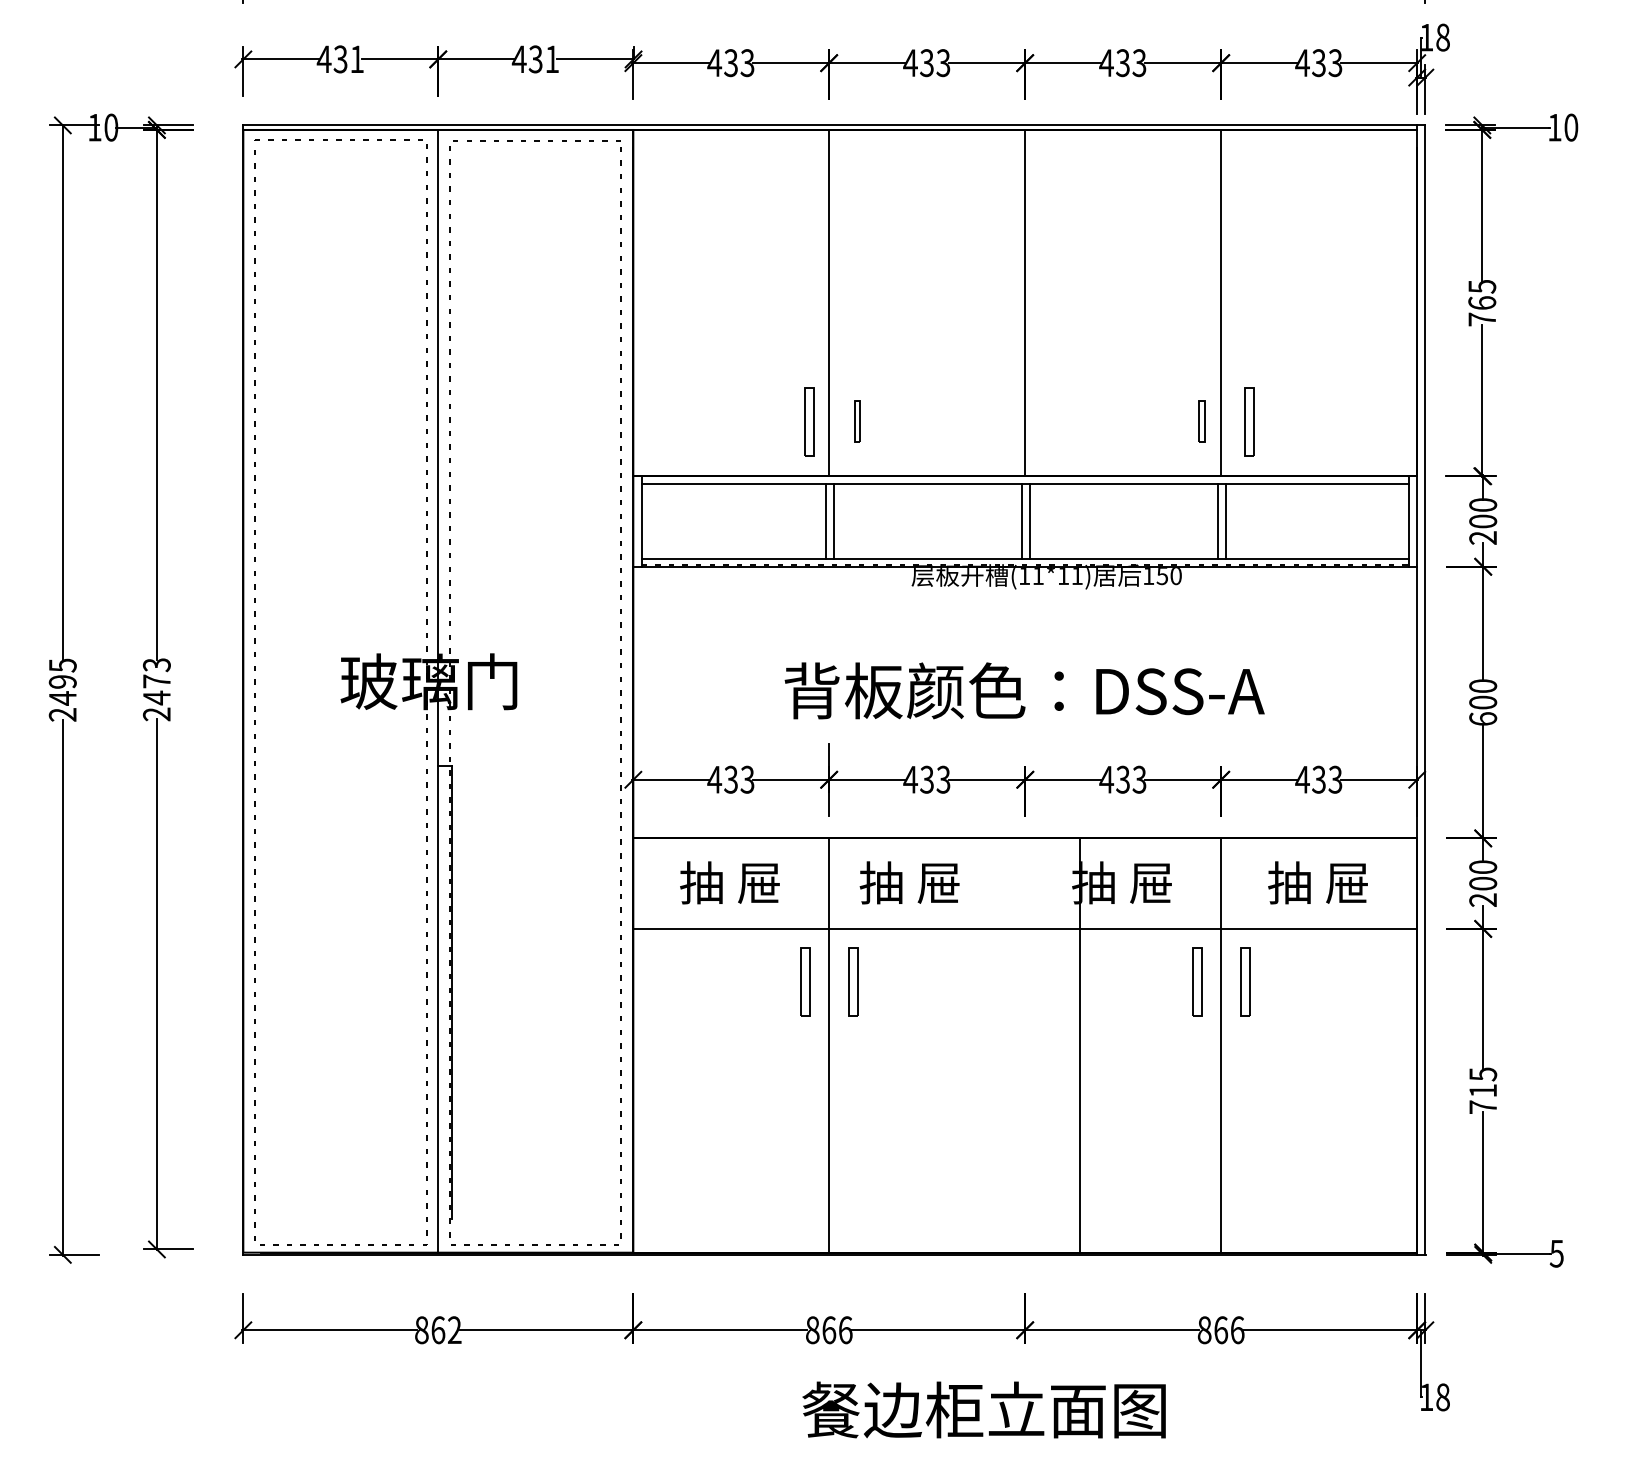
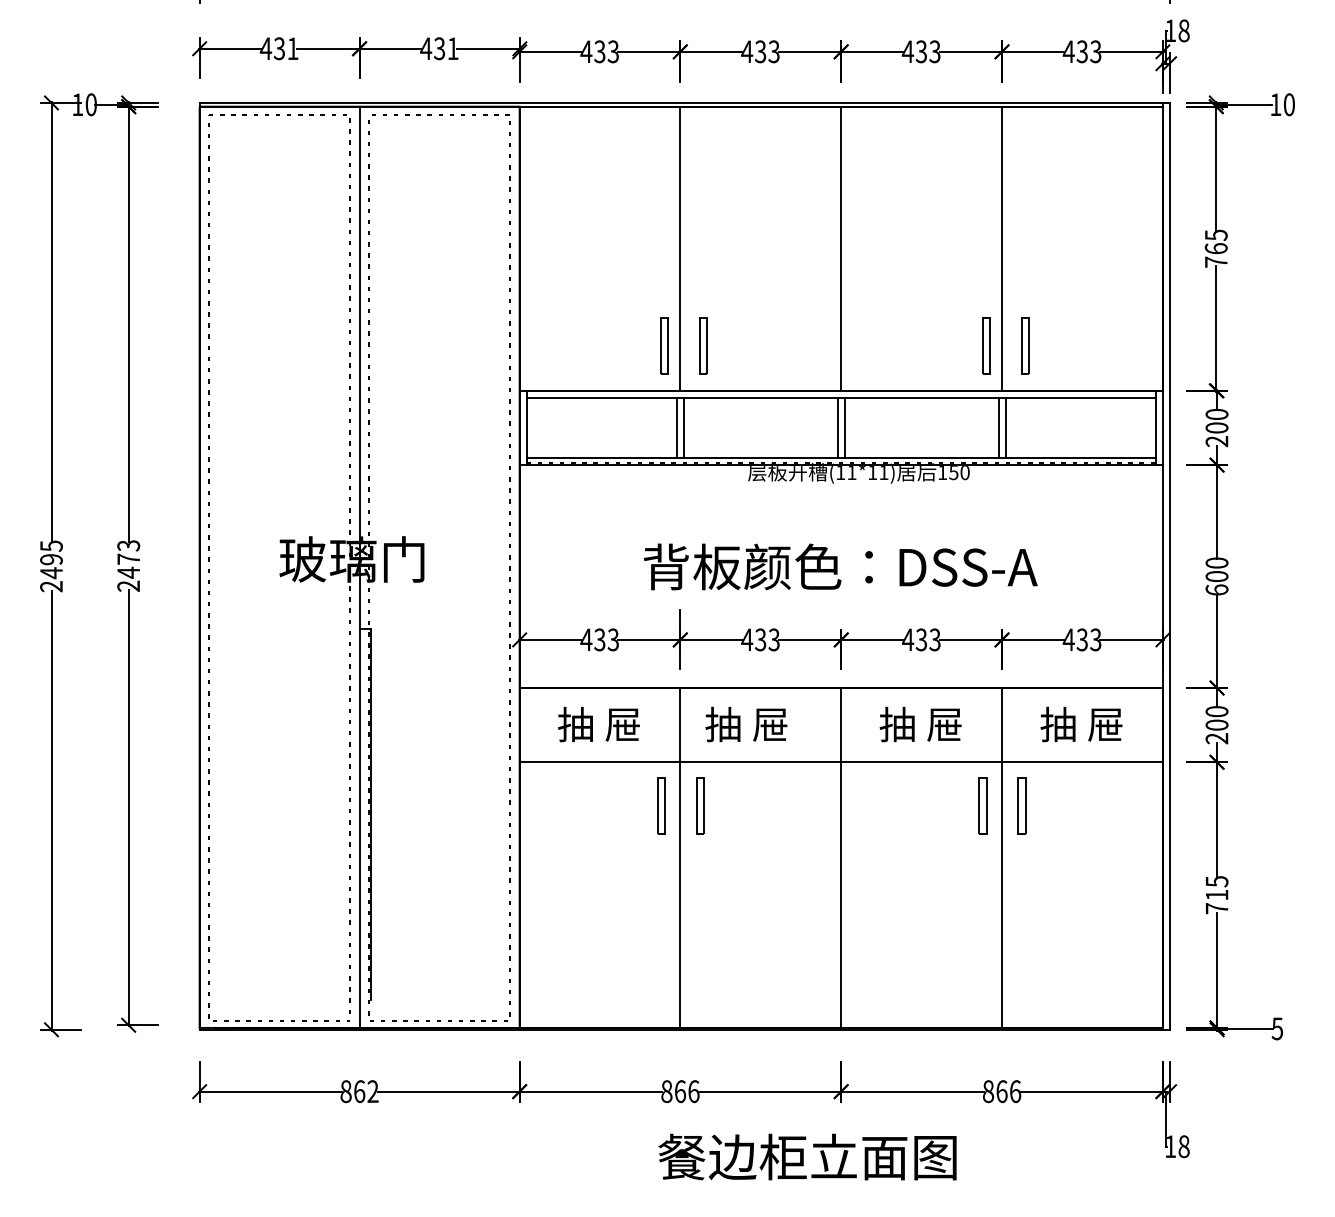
part: (857, 421) -> (703, 345), size x1.67
part: (1201, 421) -> (985, 345), size x1.67
line: (1080, 1045) -> (841, 857), moved

